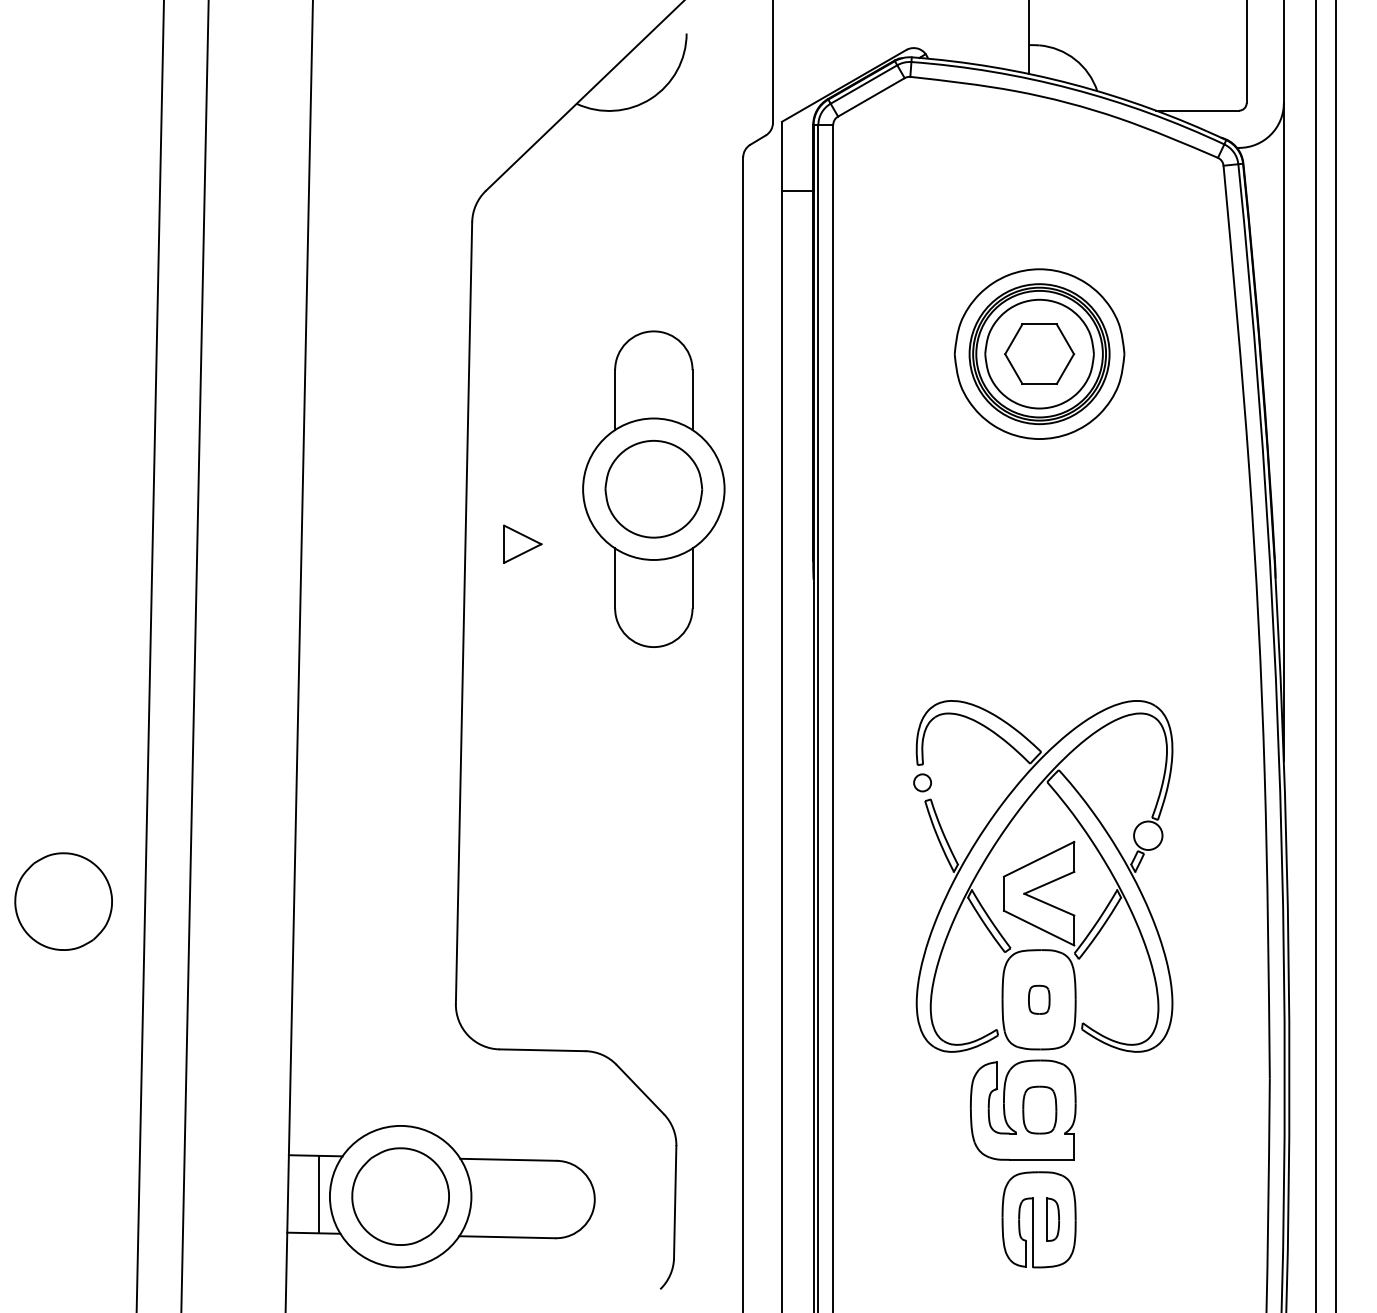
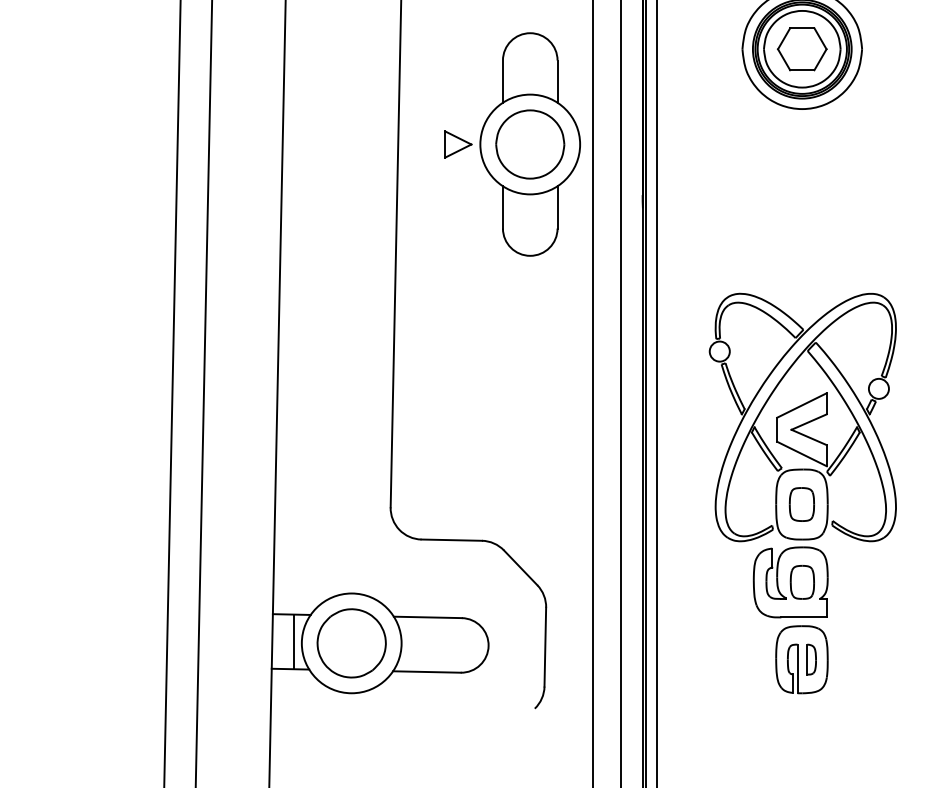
part: (522, 543) -> (458, 143), moved
circle: (922, 782) -> (719, 351), size x1.67
part: (63, 901) -> (113, 435), removed
part: (1039, 999) -> (802, 504), size x1.67

